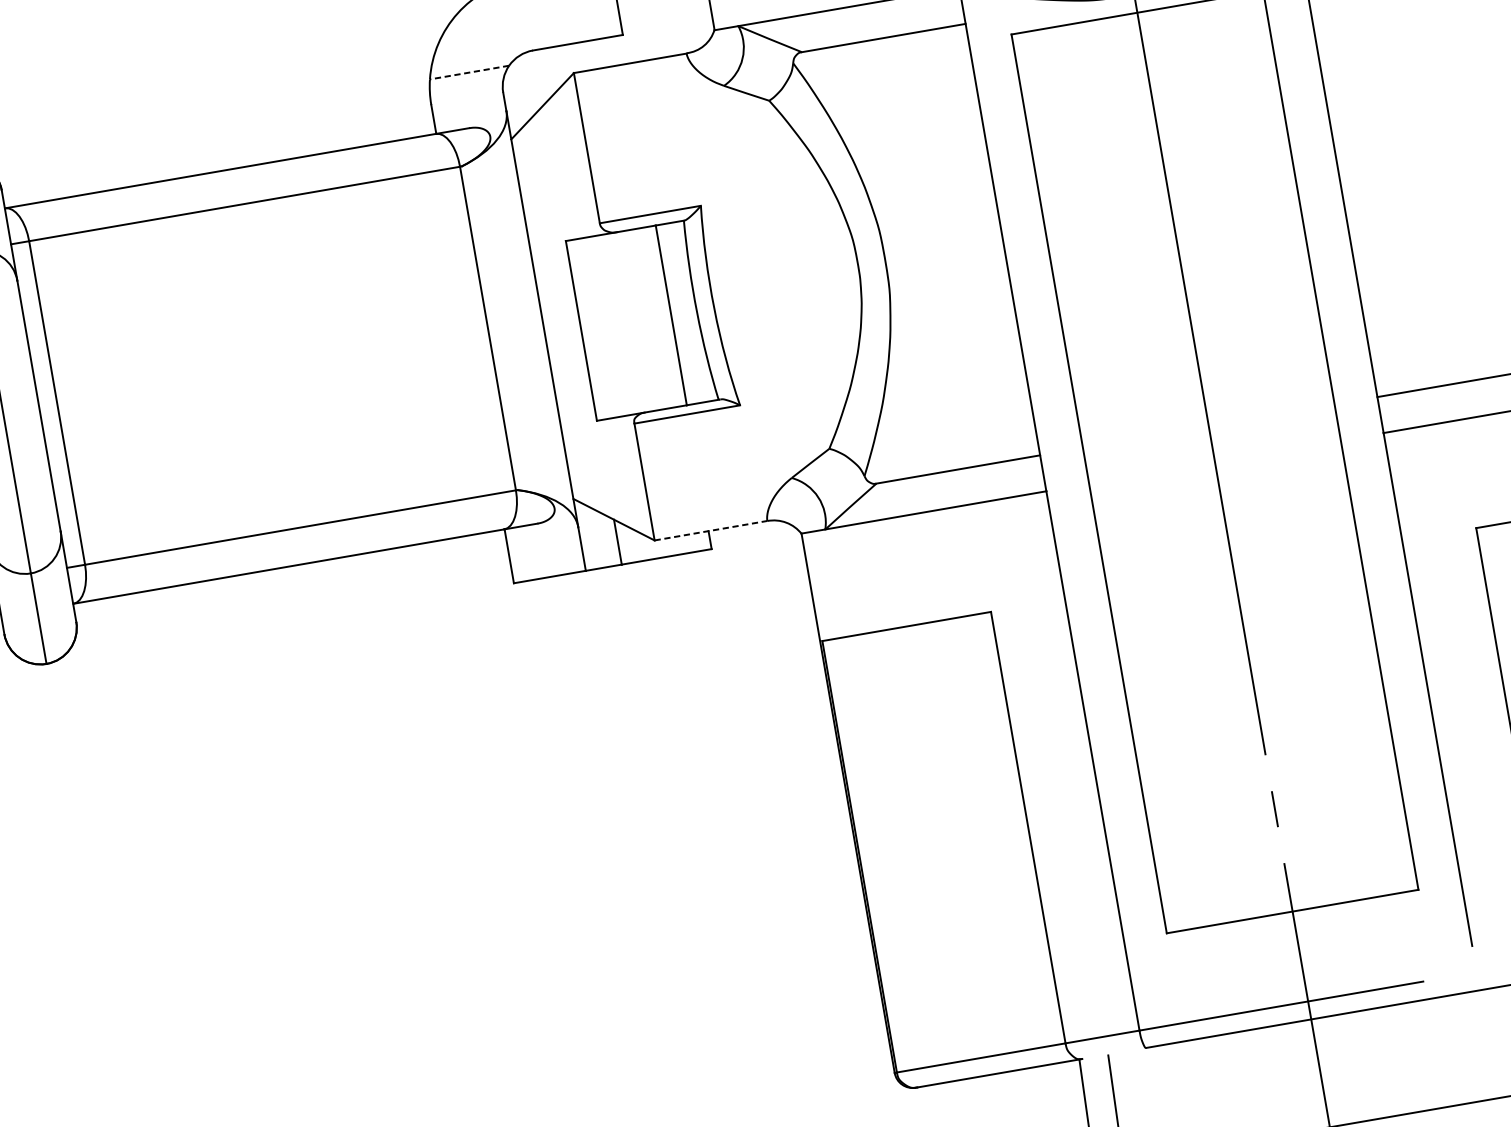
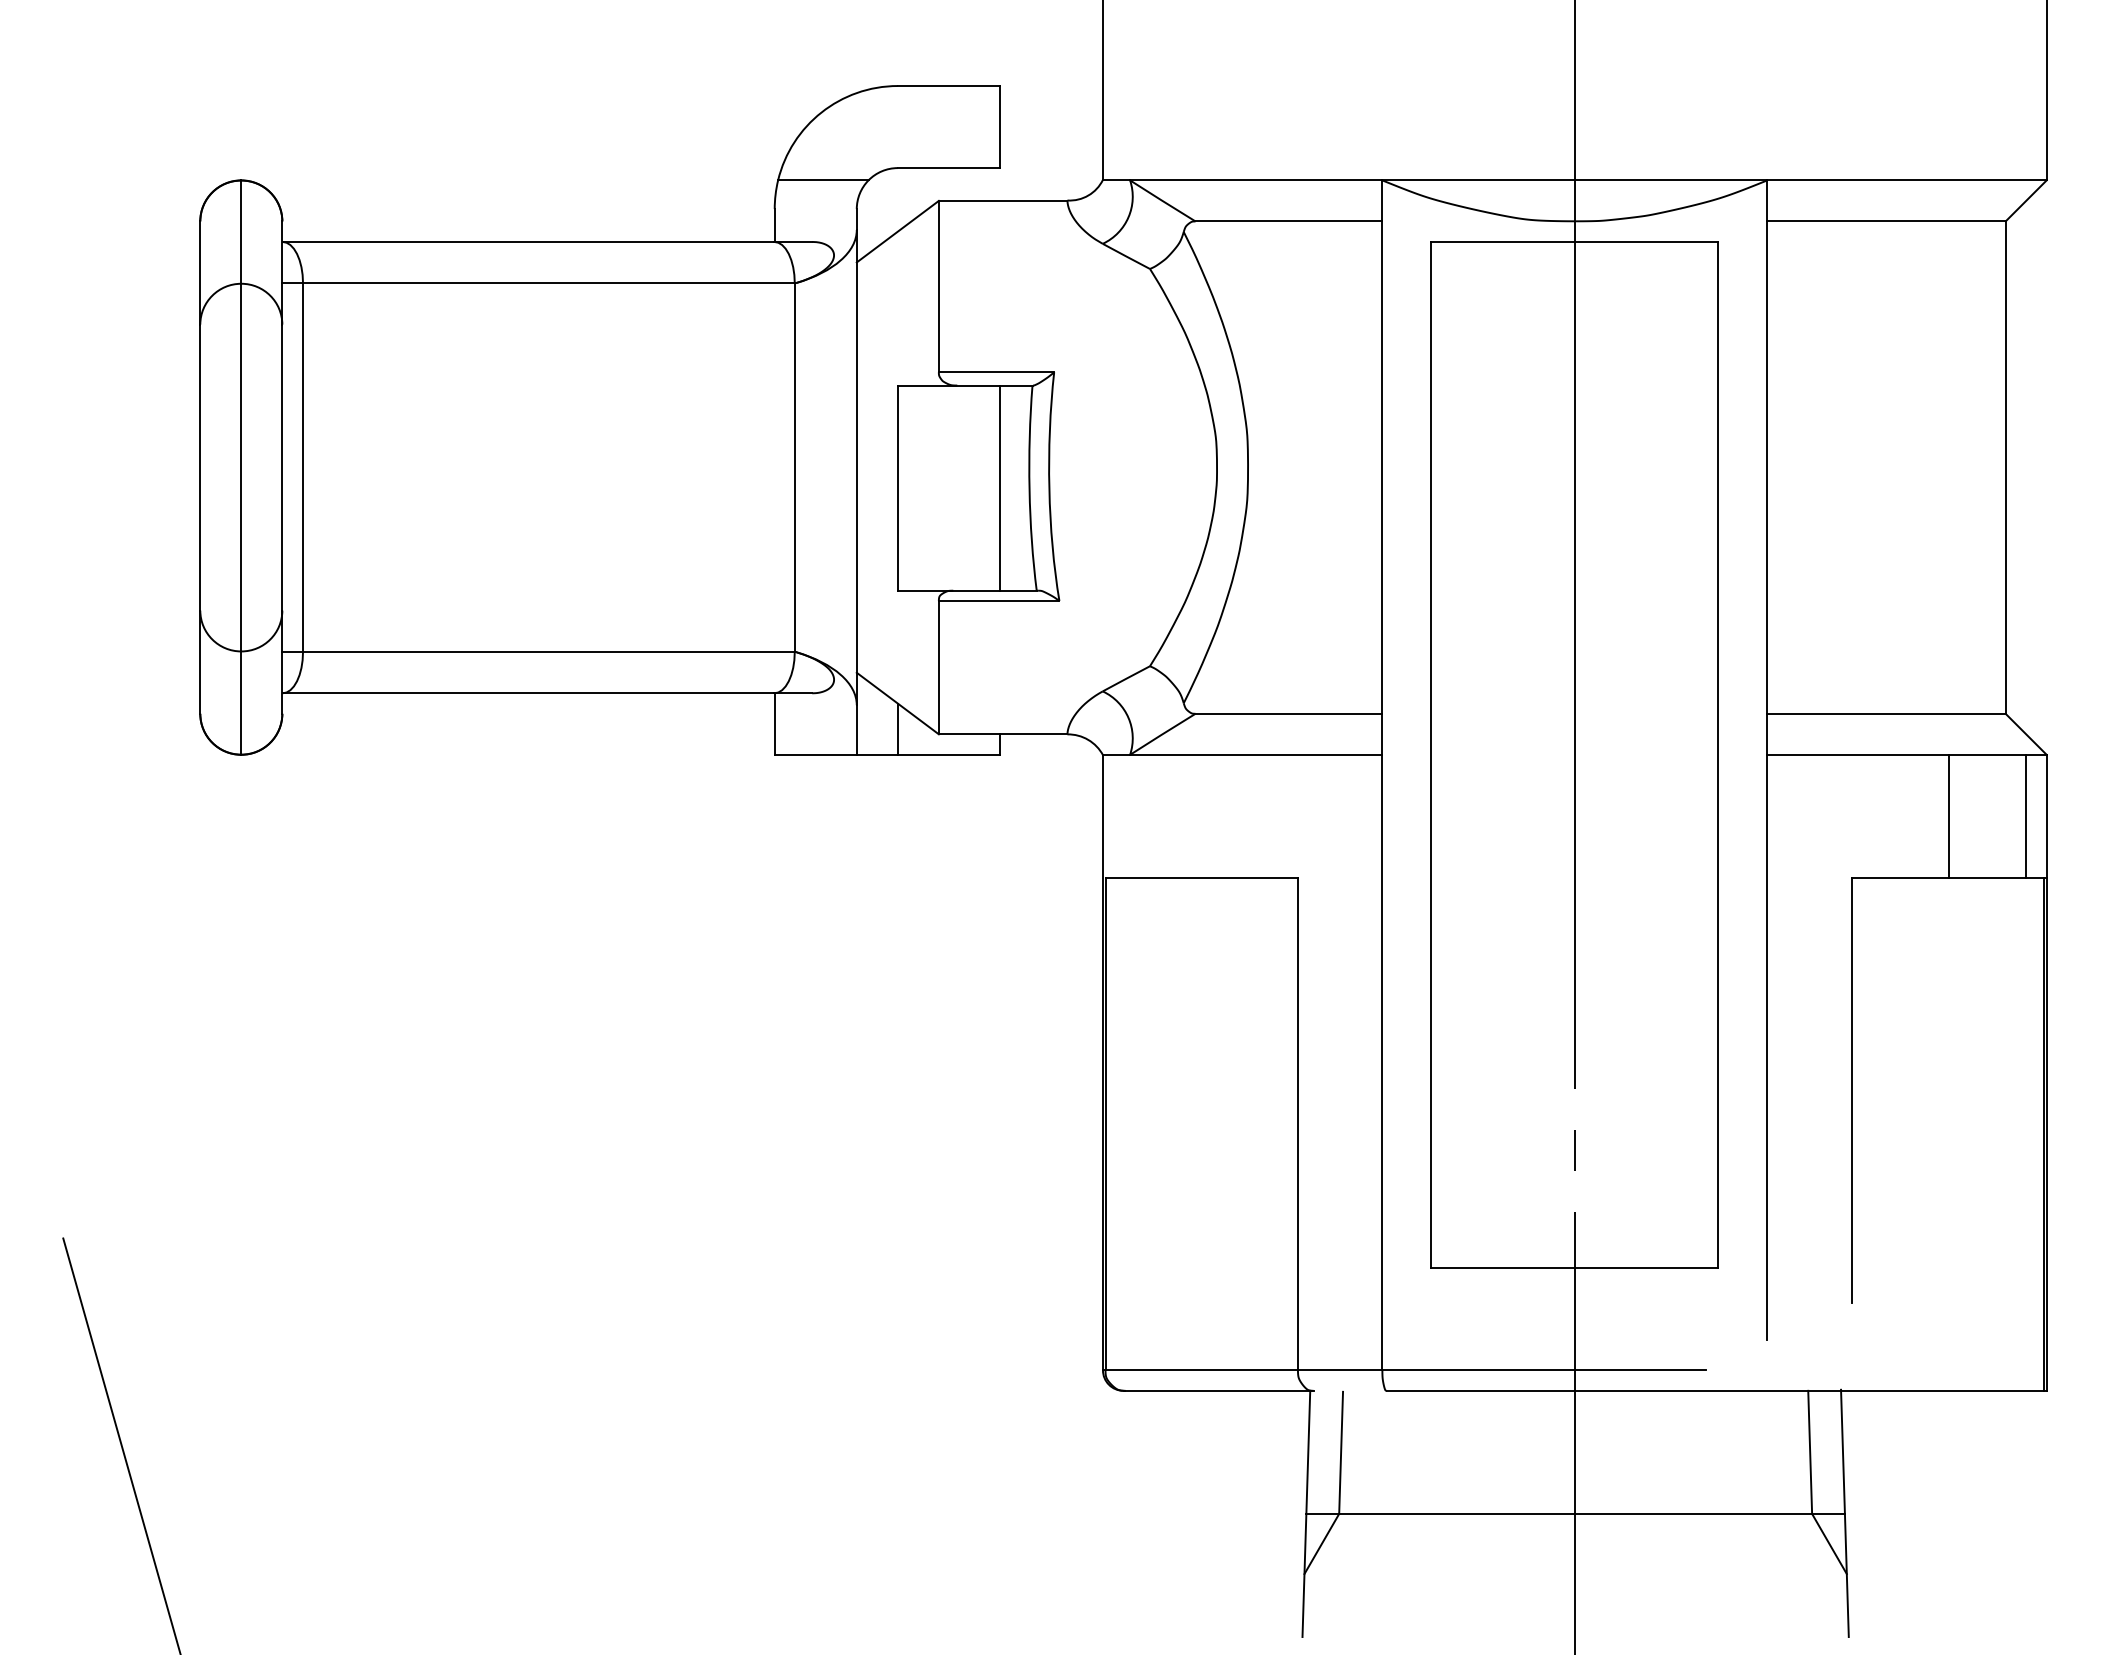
line: (468, 72) -> (822, 180), dashed -> solid
line: (711, 530) -> (1003, 734), dashed -> solid

